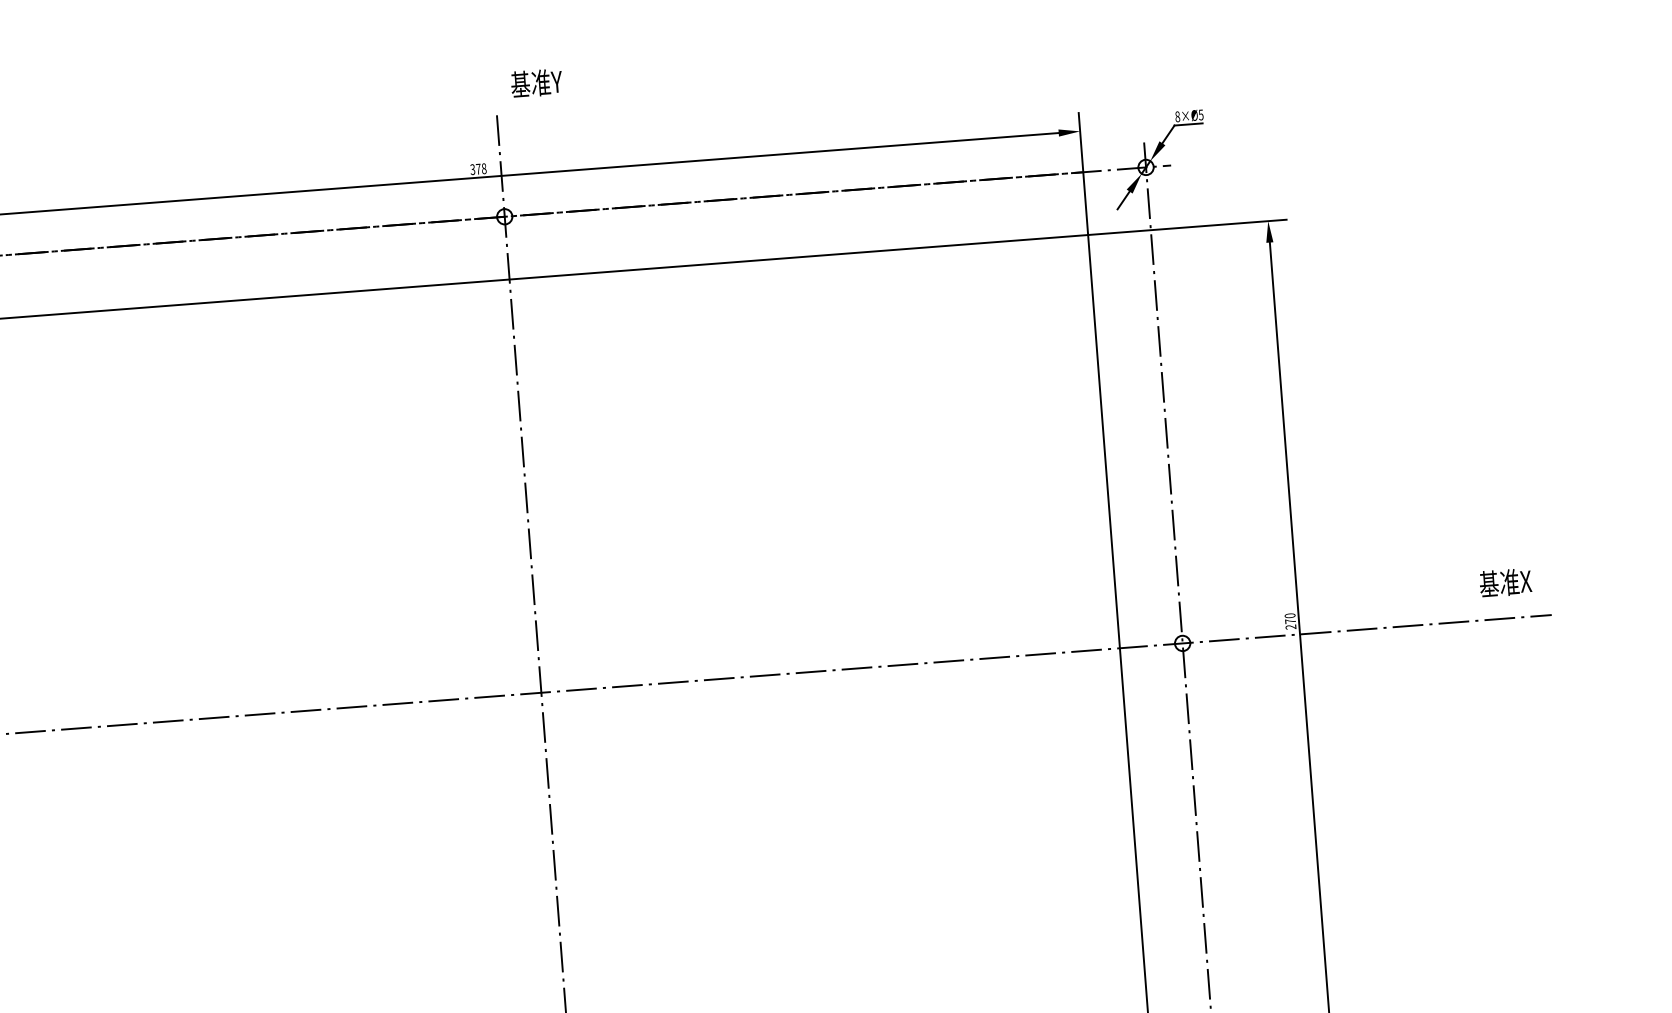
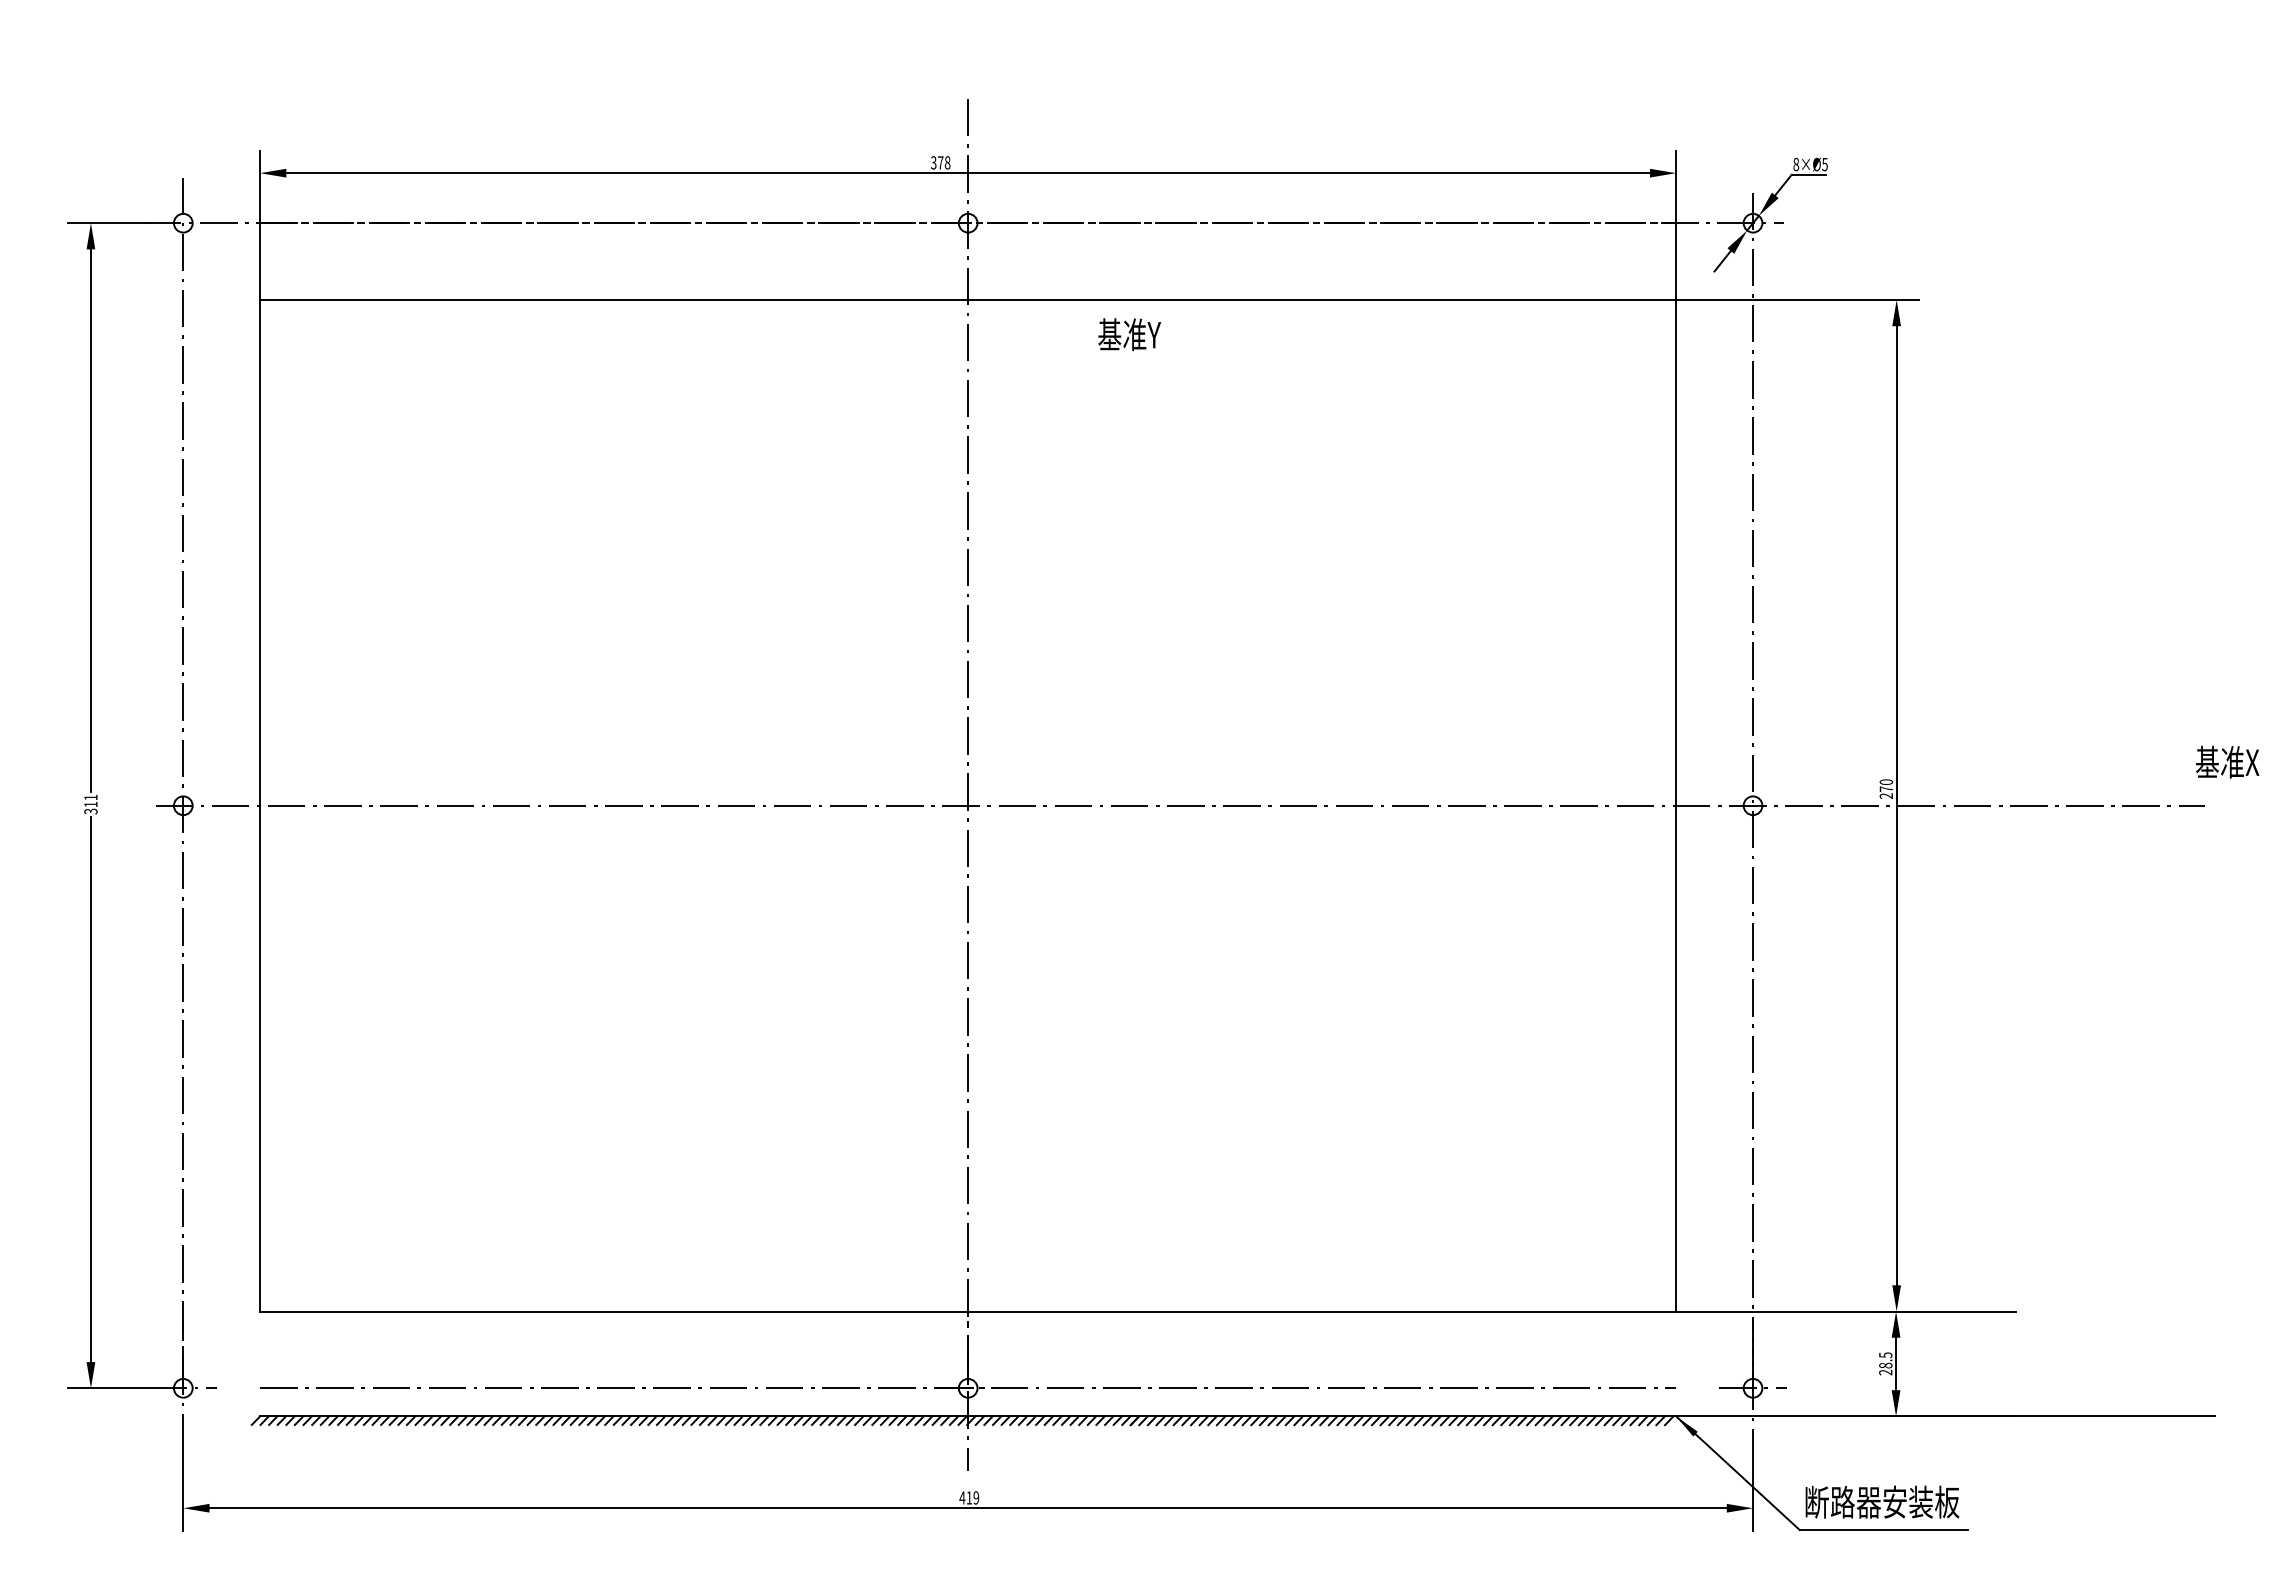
text: (536, 83) -> (1129, 334), moved
text: (1505, 582) -> (2227, 761), moved

